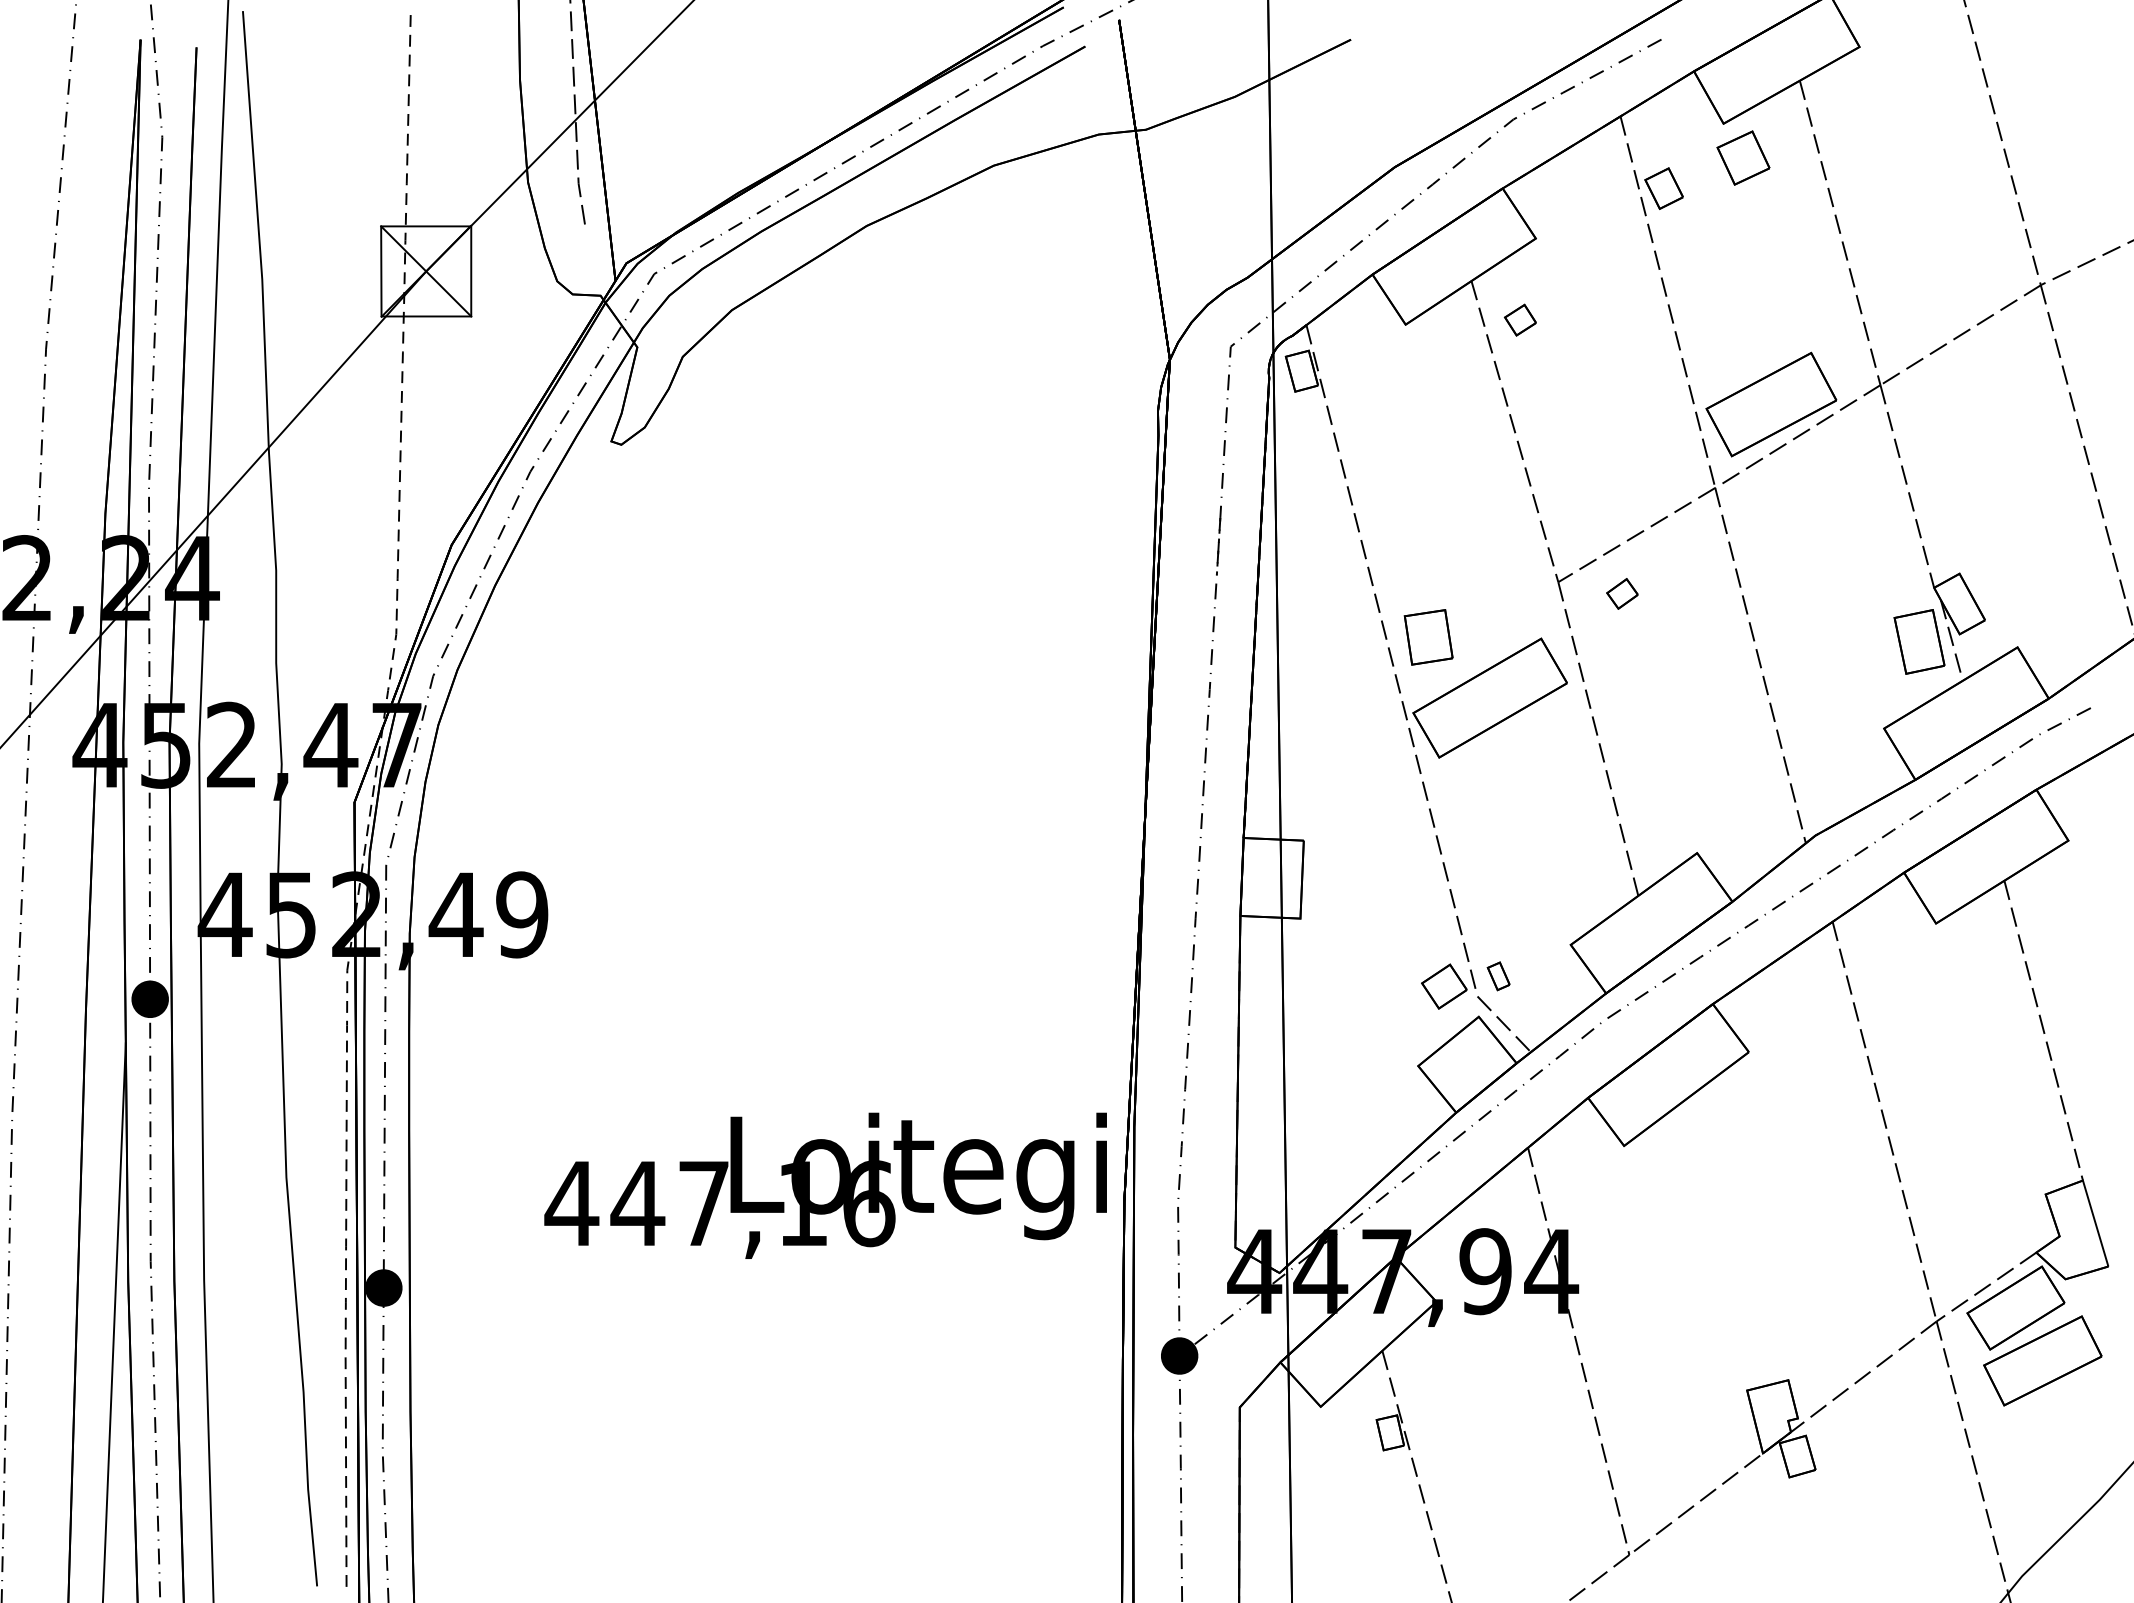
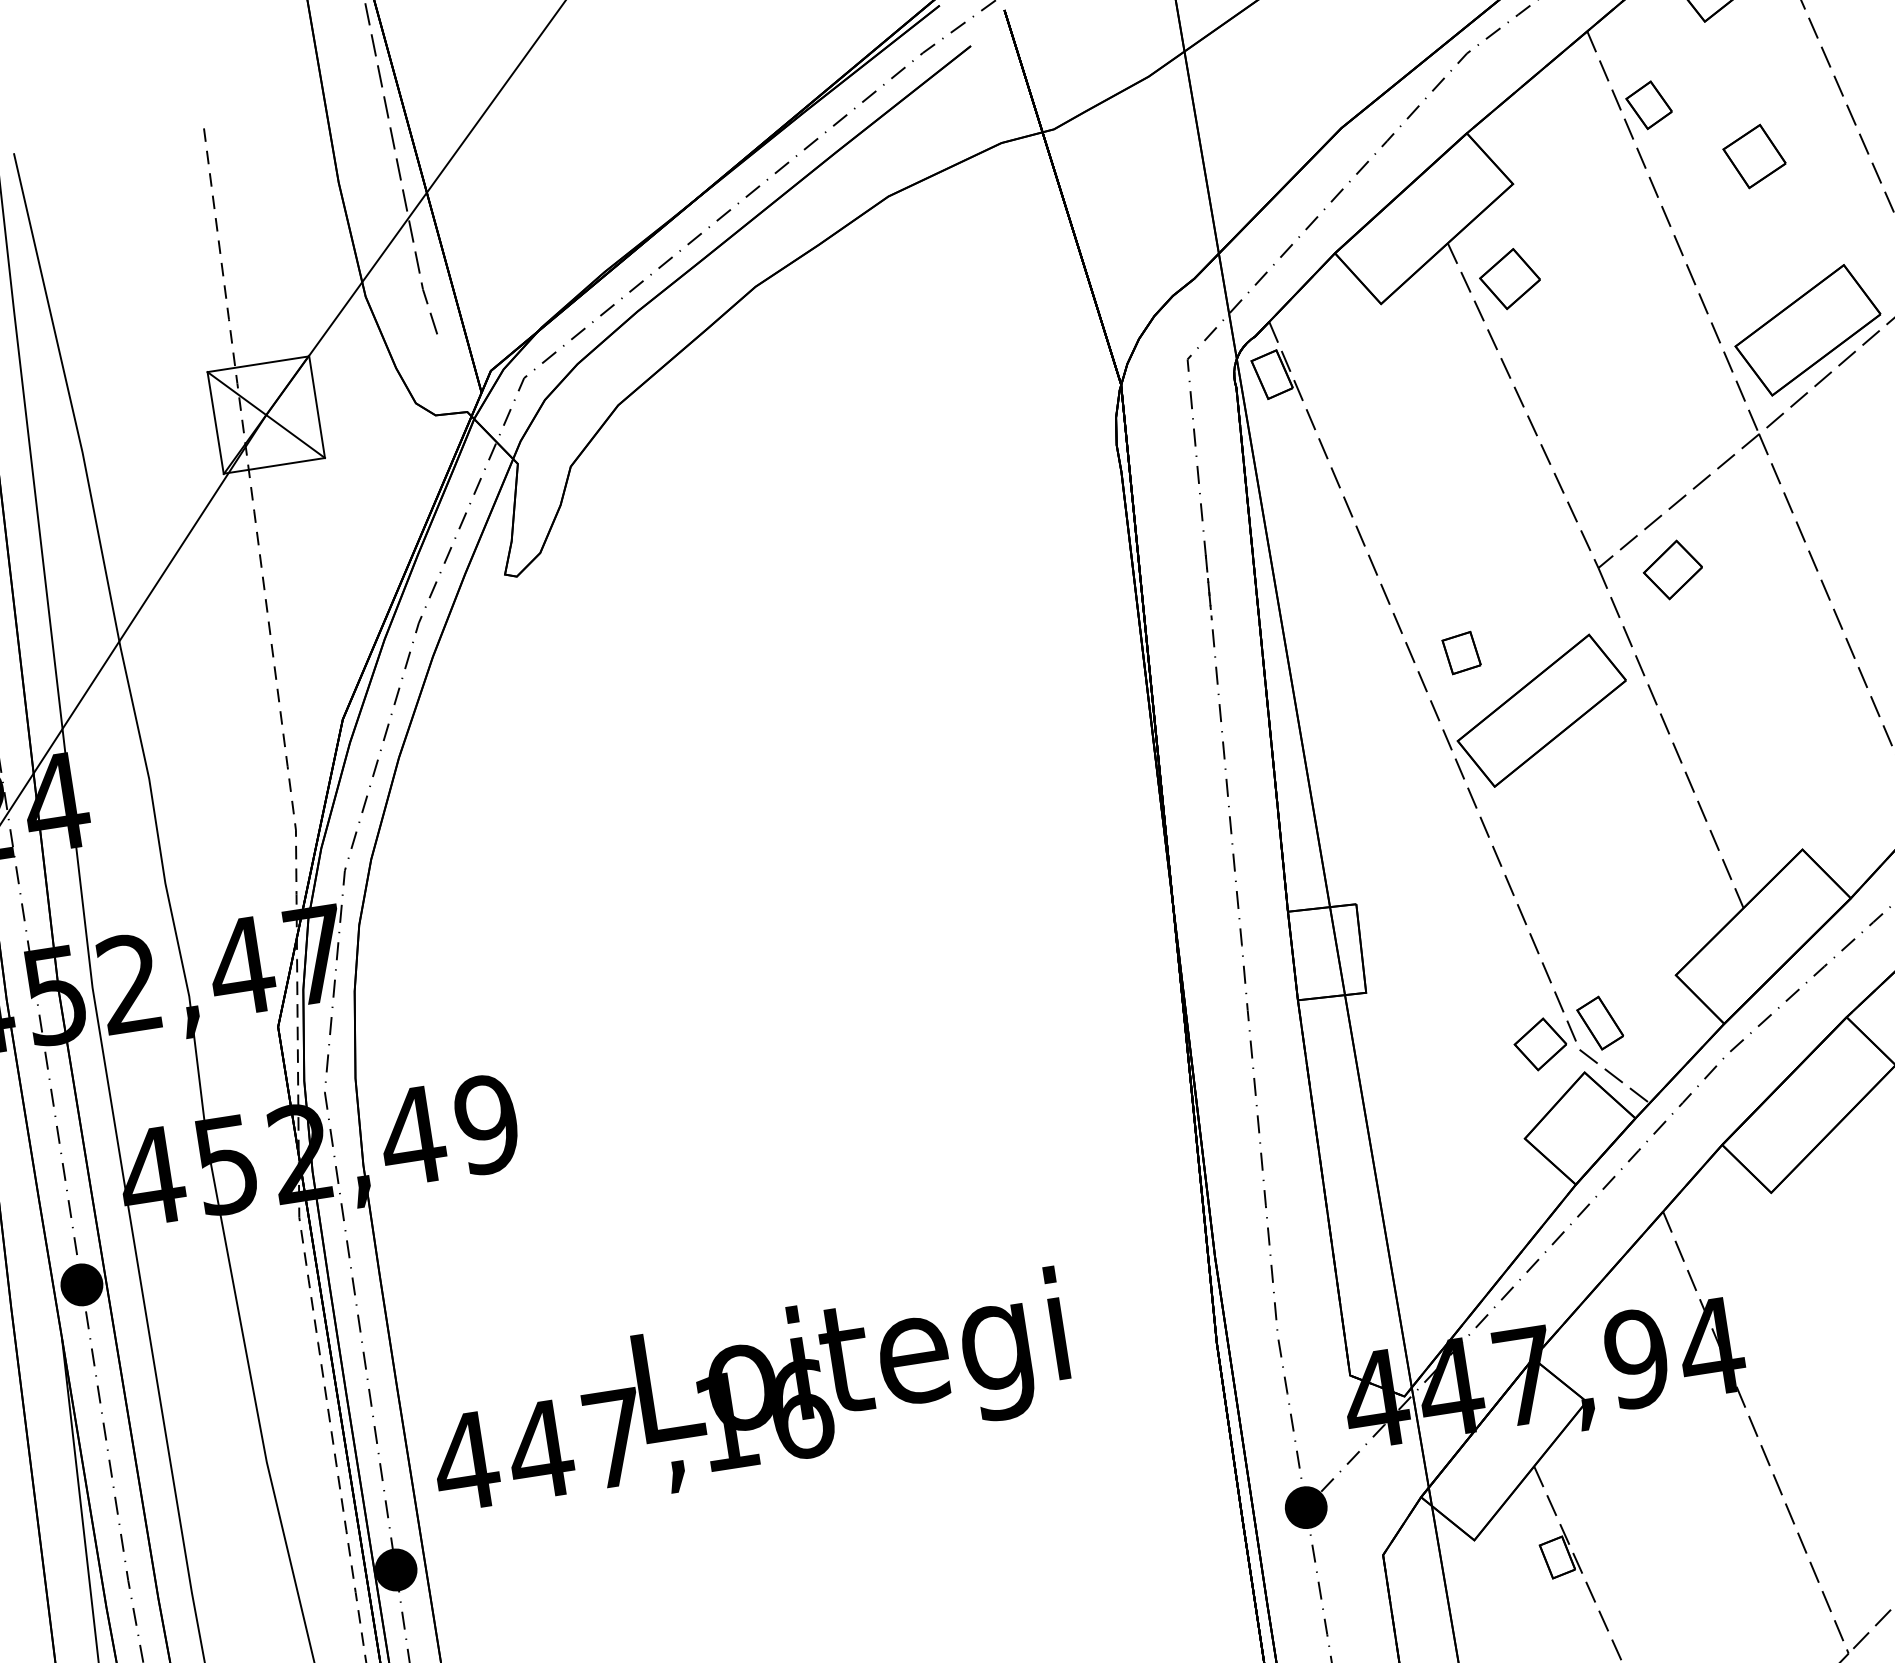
part: (1743, 157) -> (1754, 155), moved
part: (1520, 319) -> (1509, 278), size x1.67
part: (1622, 593) -> (1672, 569), size x1.67
part: (1428, 637) -> (1461, 653), size x0.62
part: (1498, 976) -> (1599, 1023), size x1.67
text: (825, 1185) -> (749, 1396), moved

